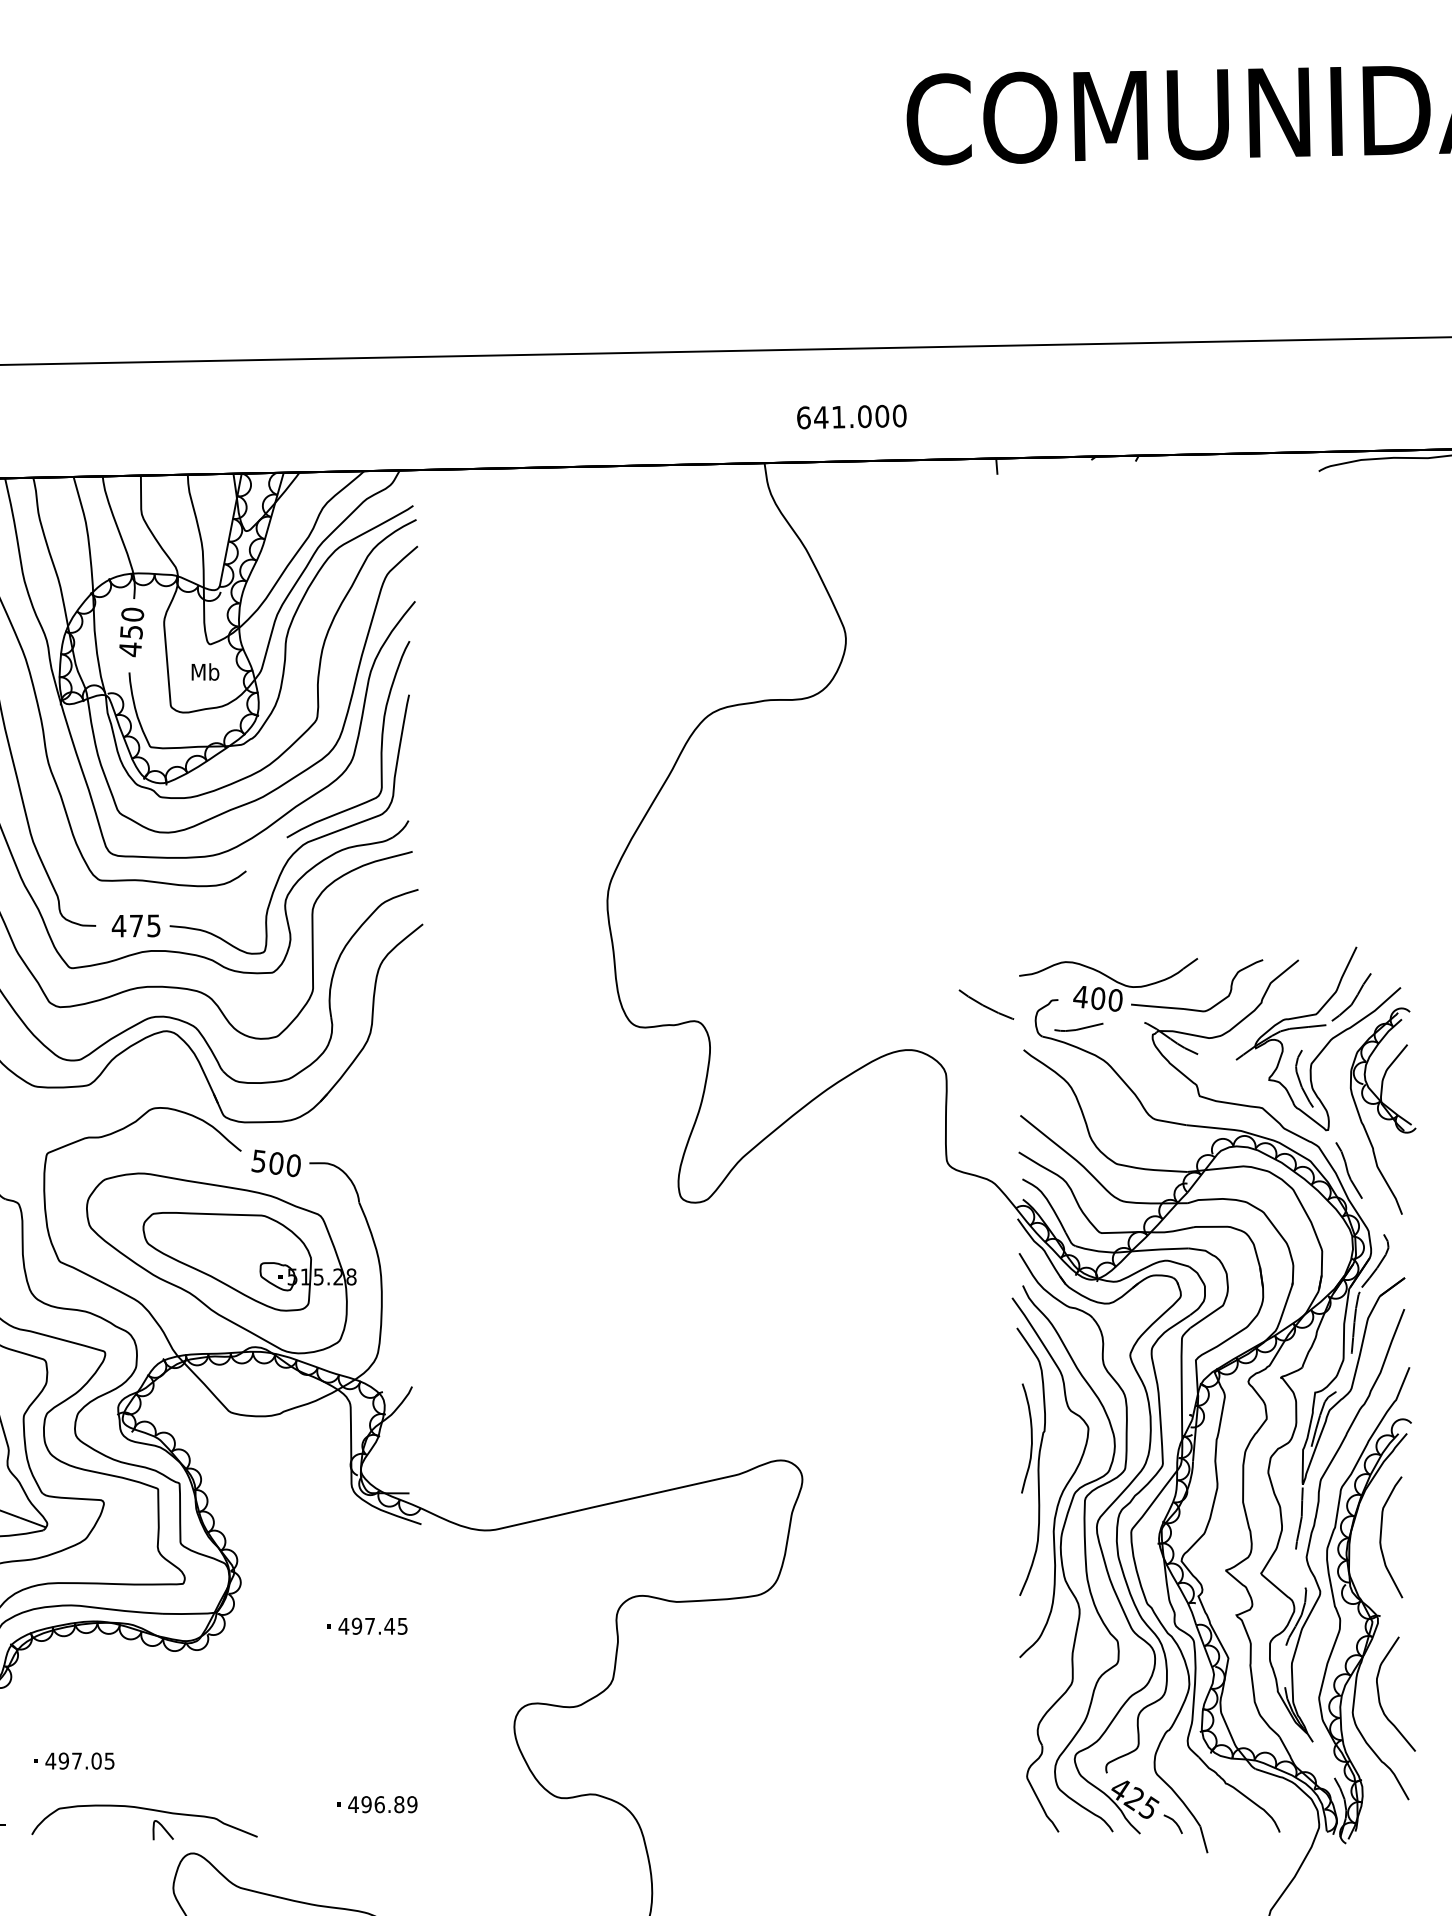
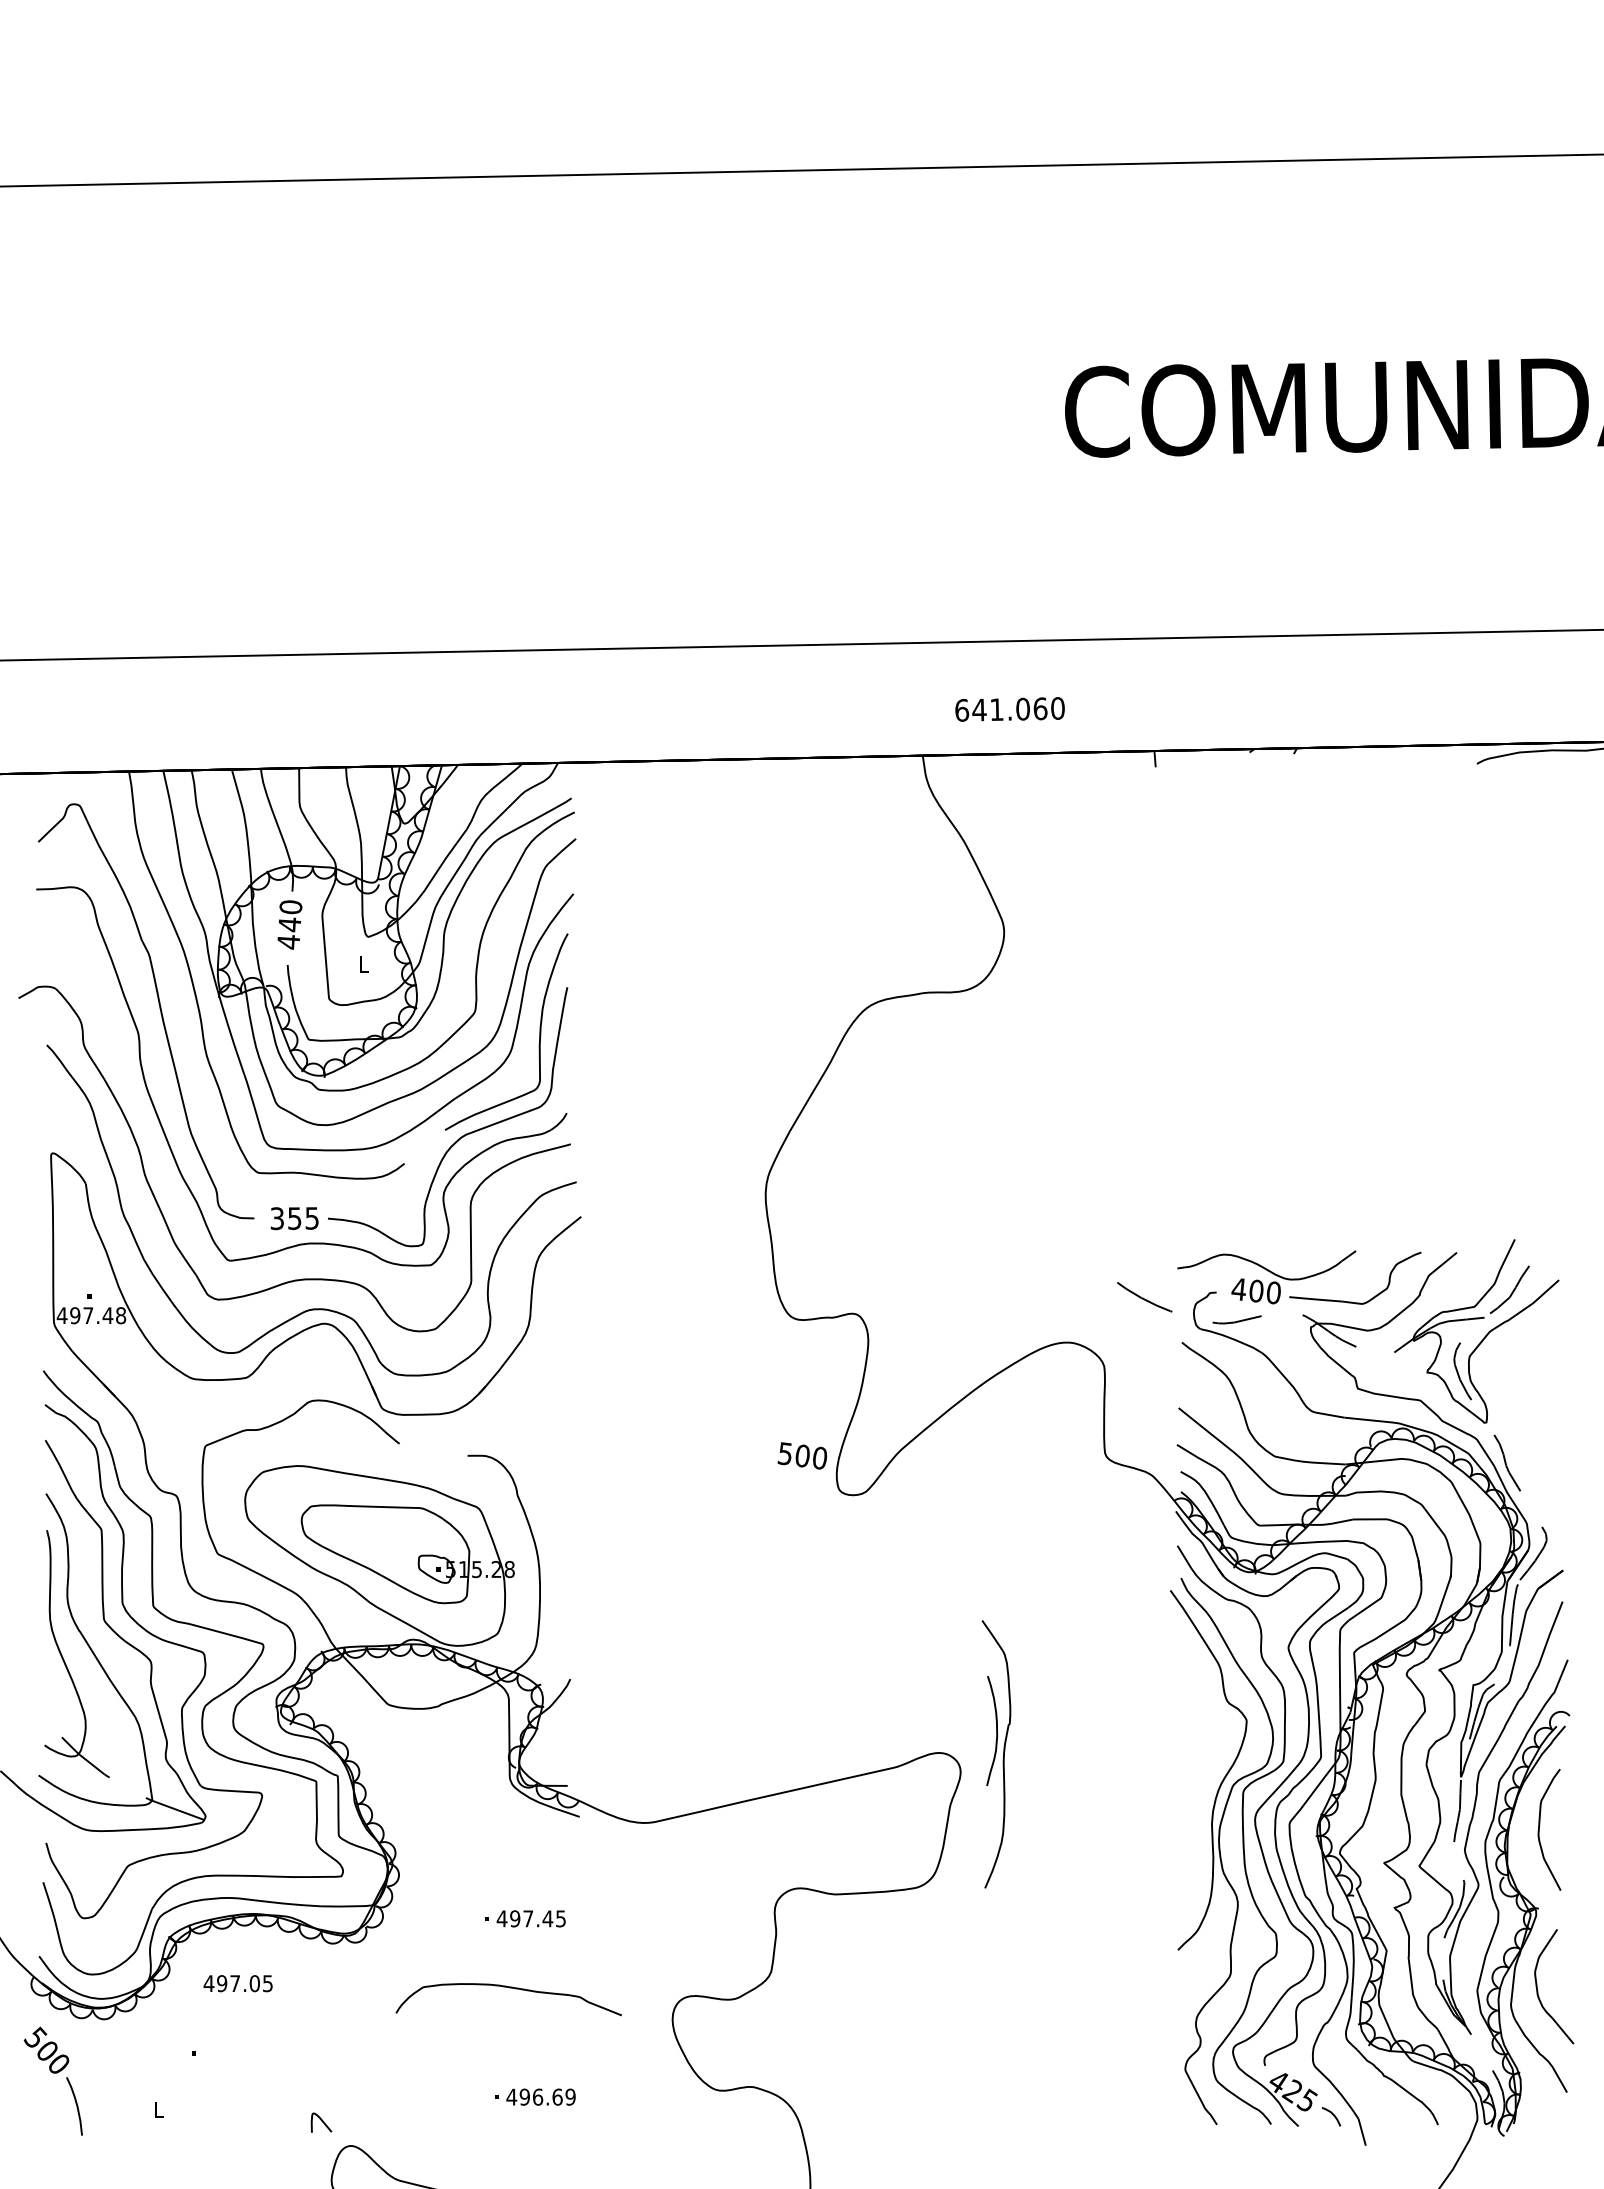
text: (882, 415) -> (1040, 708), 641.000 -> 641.060
text: (131, 631) -> (289, 924), 450 -> 440
text: (205, 671) -> (363, 964), Mb -> L
text: (127, 925) -> (285, 1218), 475 -> 355
part: (1383, 1110) -> (1541, 1403), removed
text: (276, 1162) -> (802, 1455), moved
part: (1031, 1461) -> (996, 1754), moved
text: (79, 1760) -> (237, 1983), moved
text: (399, 1803) -> (557, 2096), 496.89 -> 496.69
curve: (145, 1809) -> (509, 1988), moved

